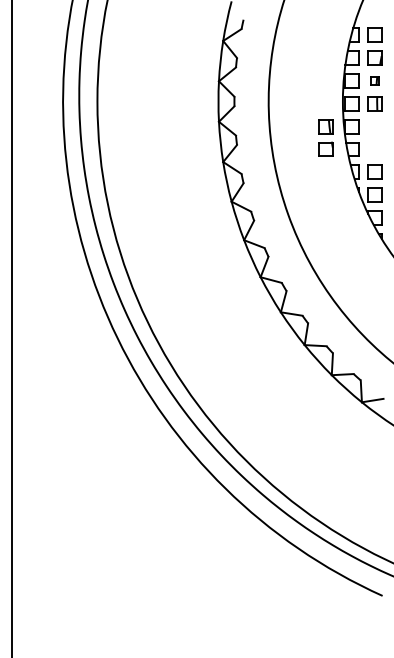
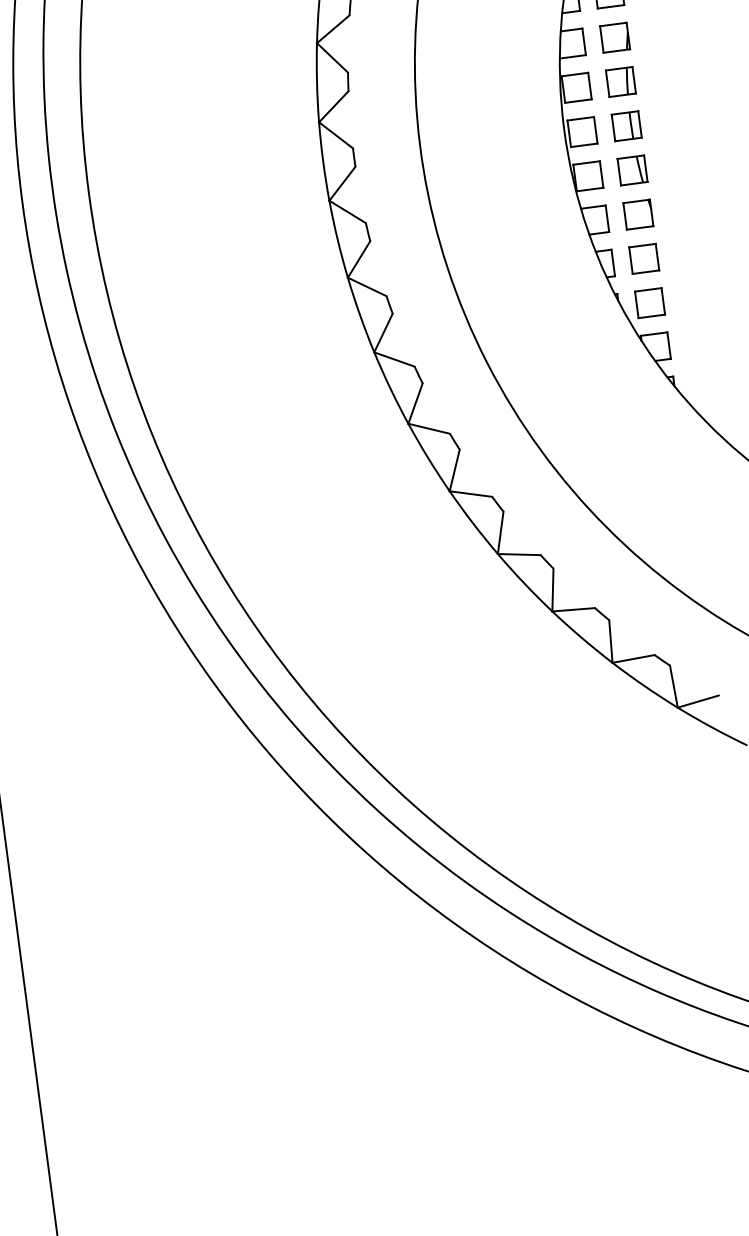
part: (374, 80) -> (620, 81), size x1.67
part: (325, 137) -> (634, 191), moved

